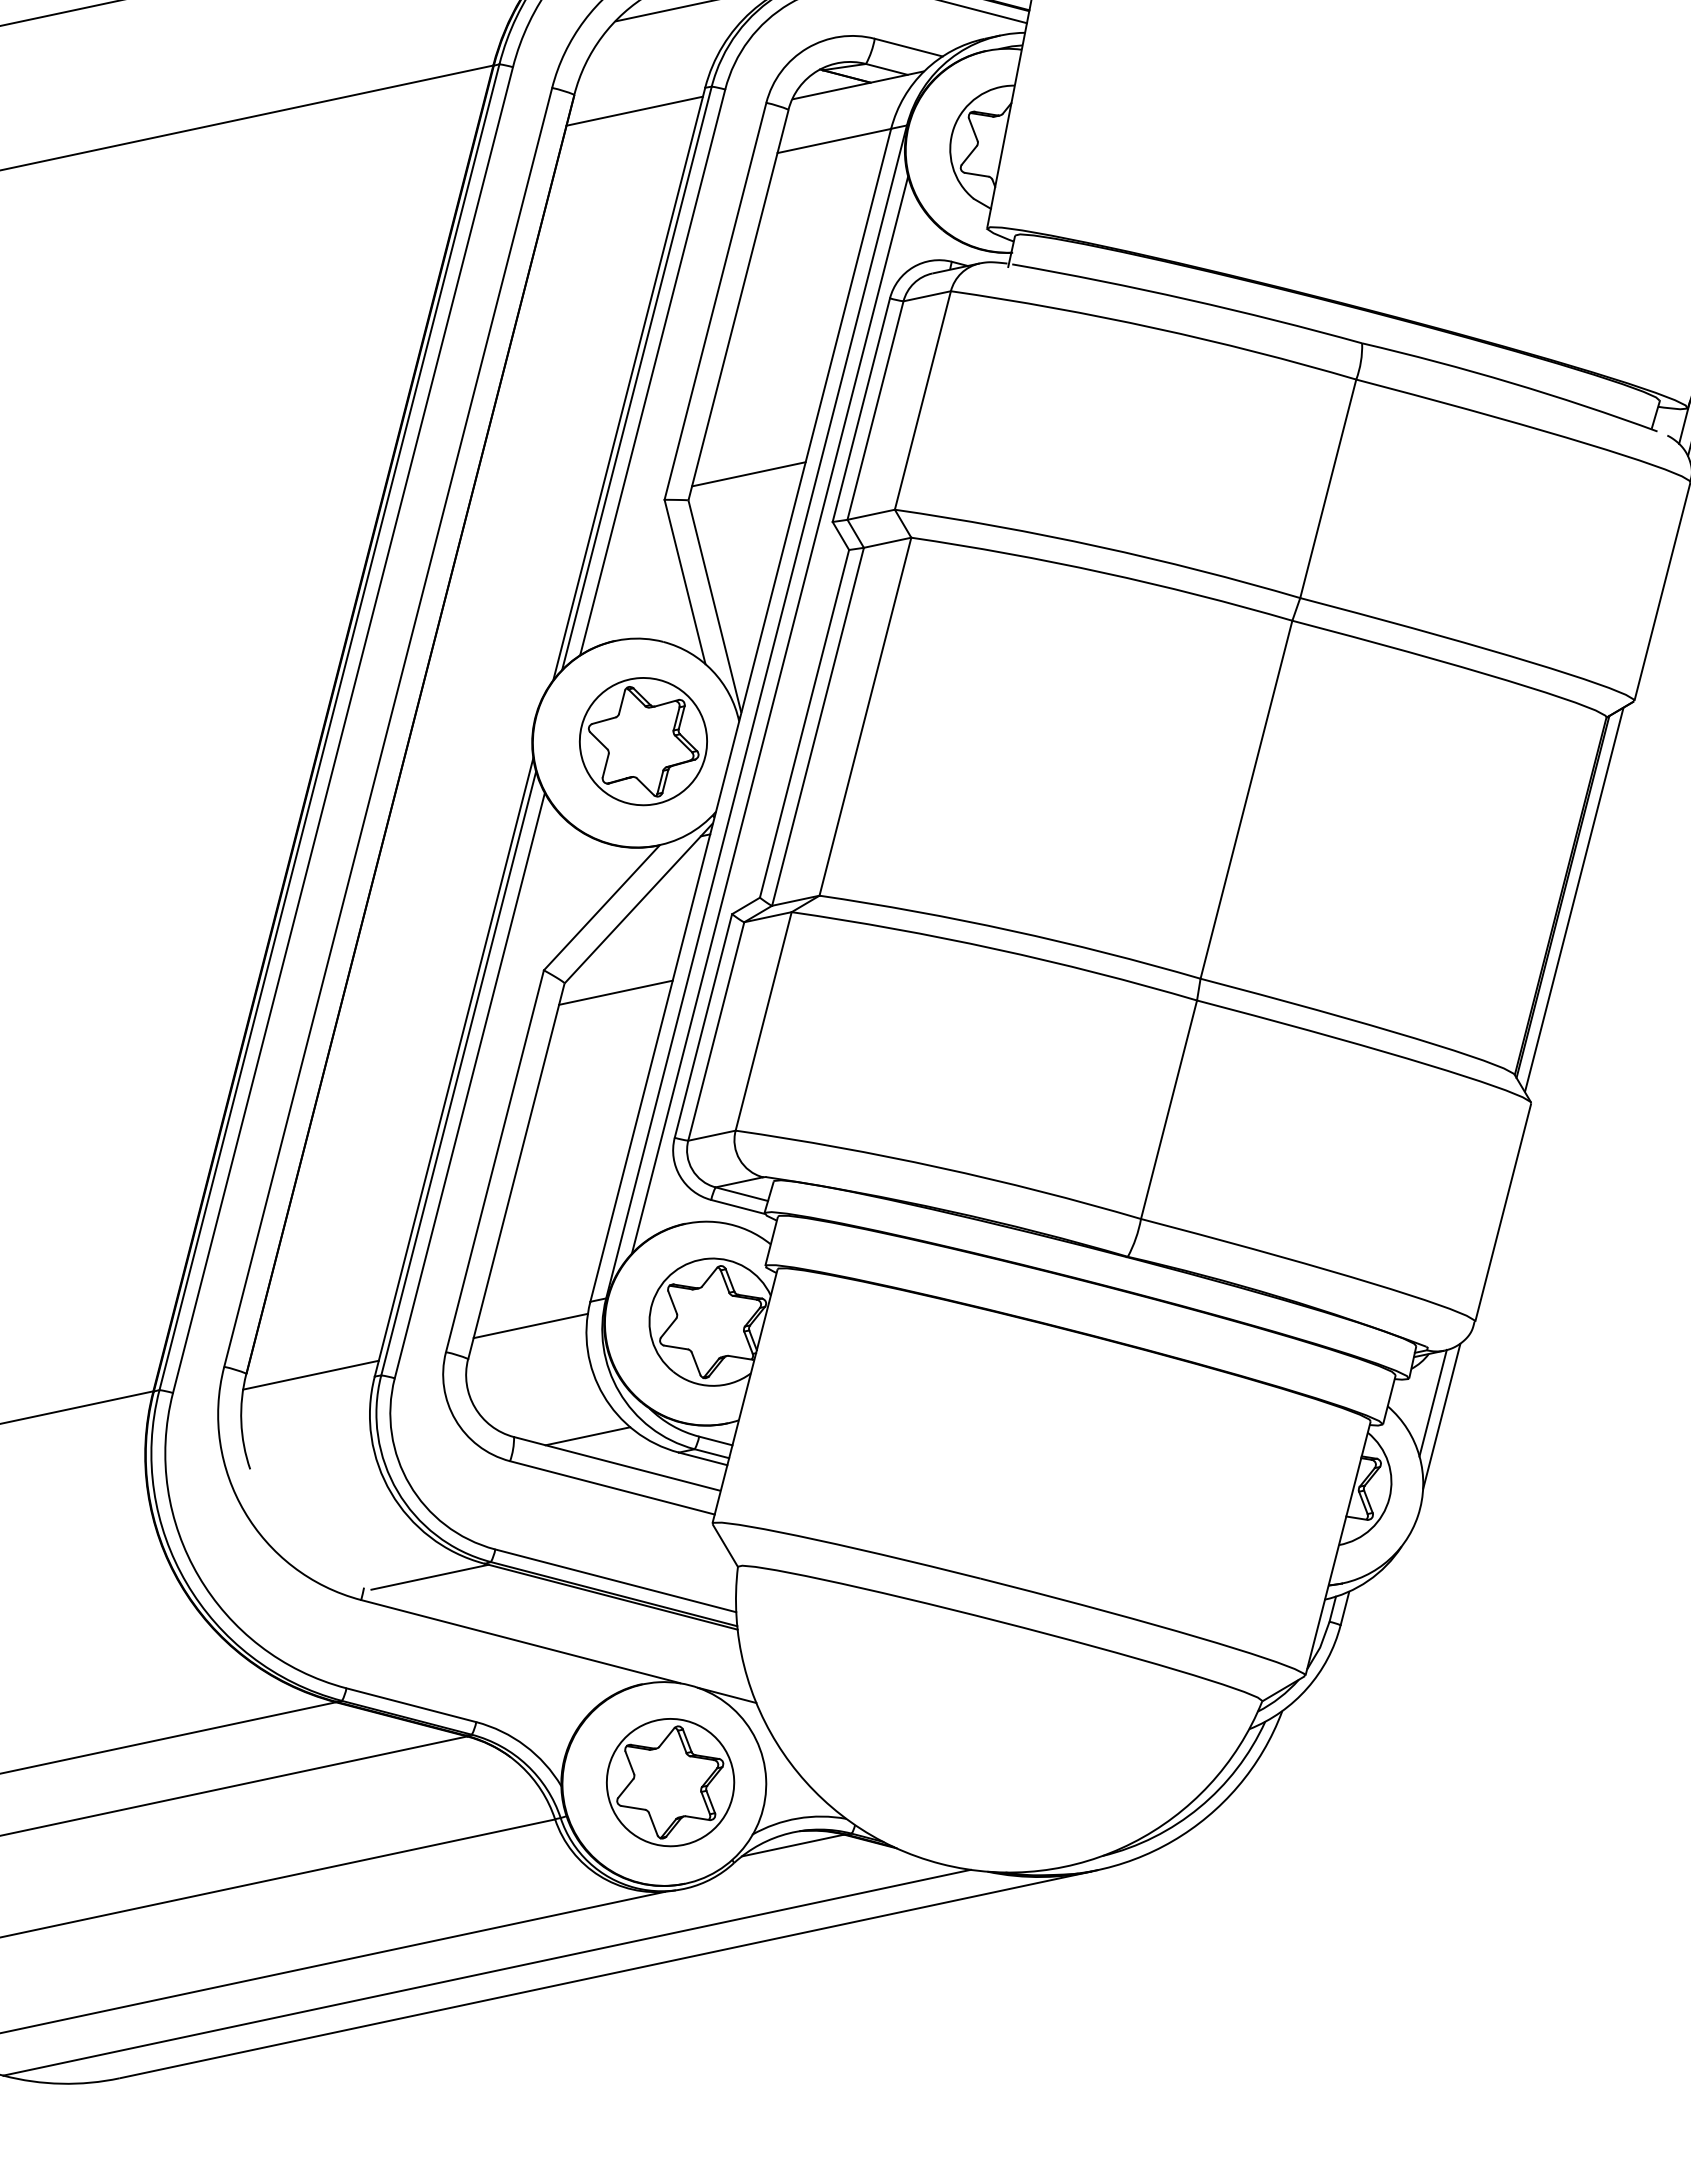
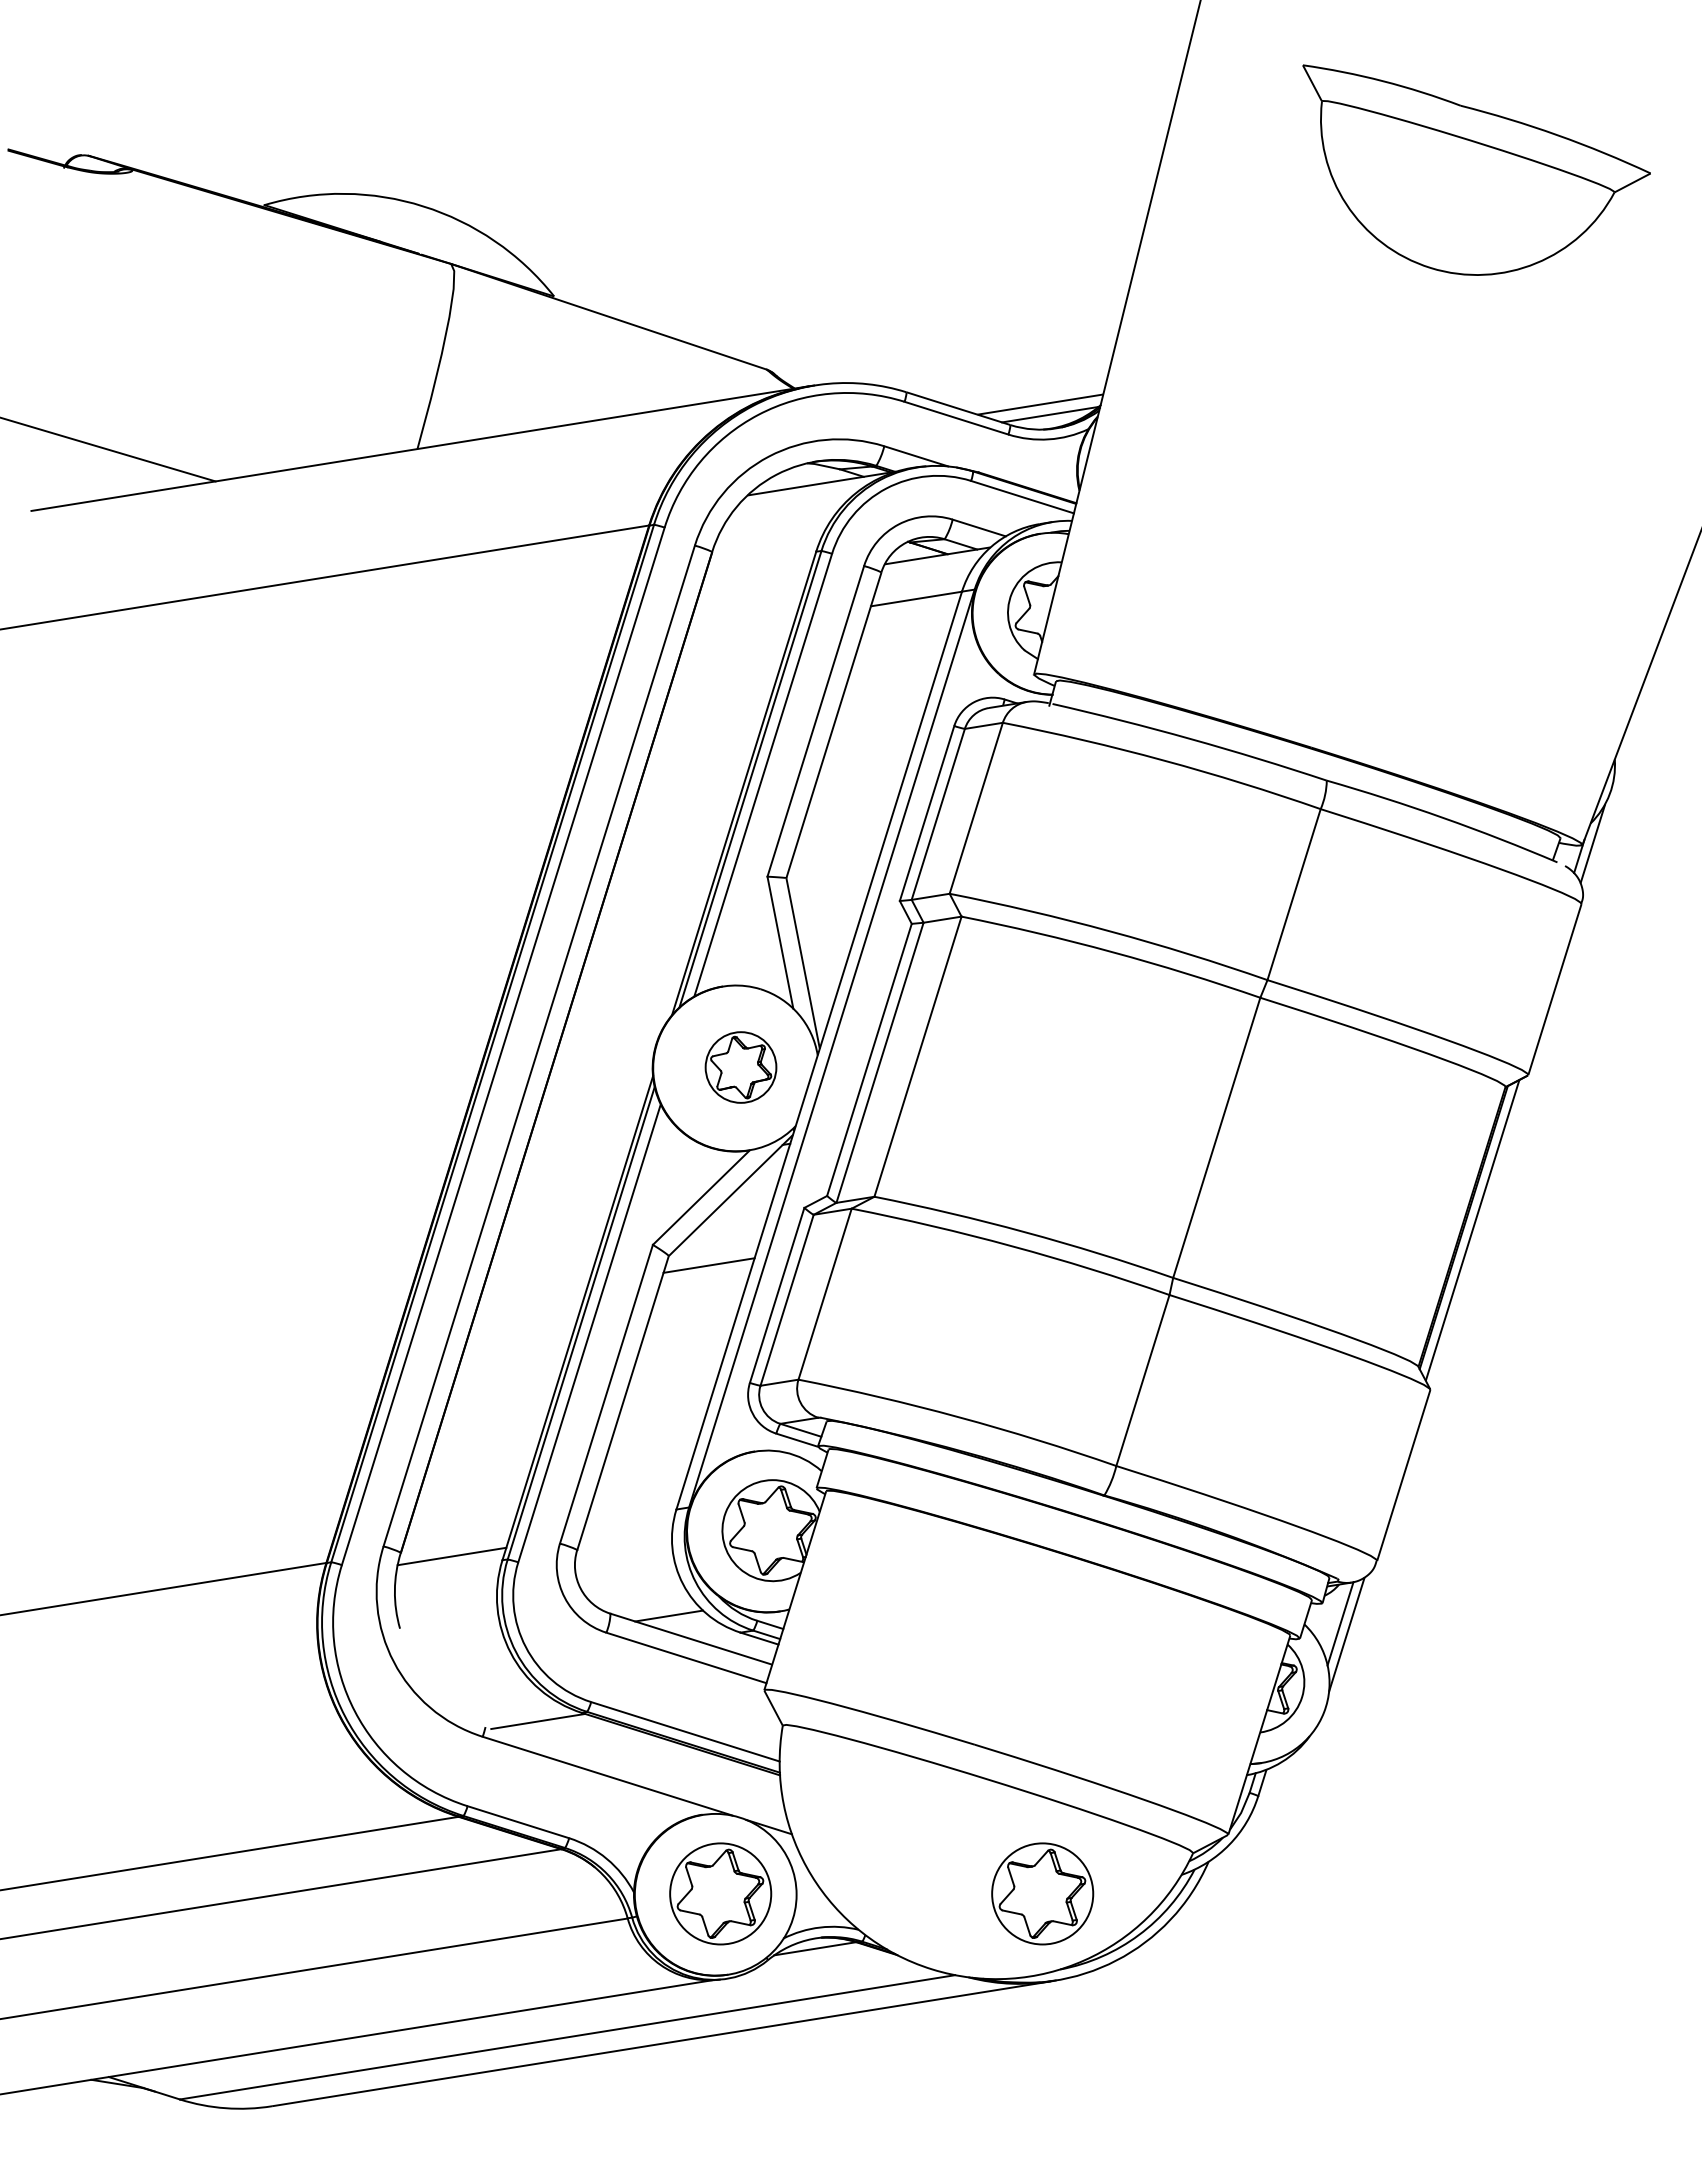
line: (634, 111) -> (759, 567), removed
line: (747, 473) -> (834, 859), removed
line: (770, 714) -> (842, 1051), removed
part: (642, 741) -> (740, 1067), size x0.7
line: (531, 1324) -> (628, 1525), removed
part: (1075, 1761) -> (1042, 1893), added

